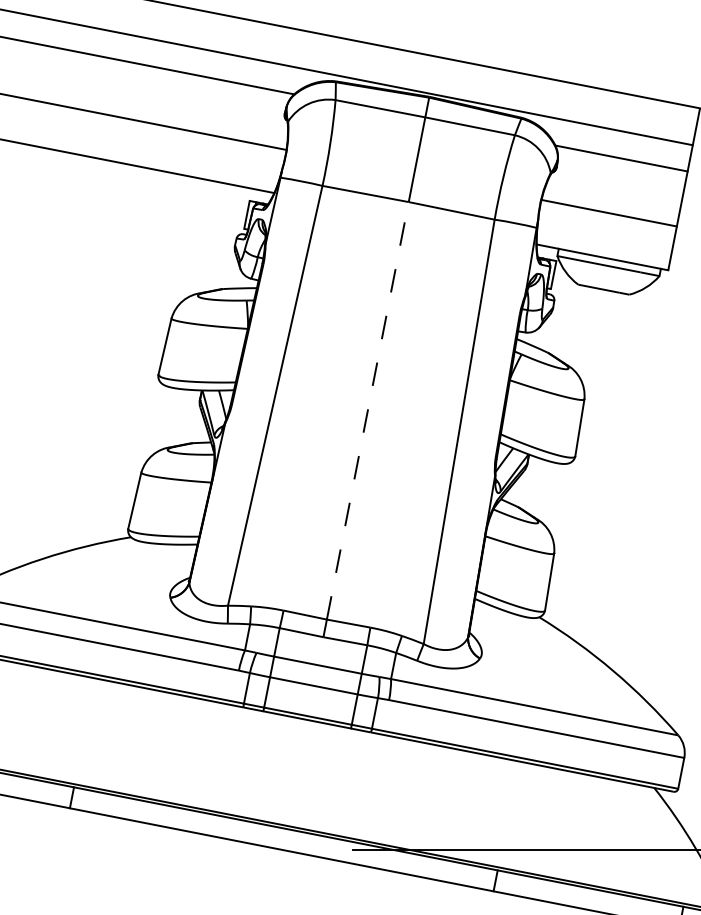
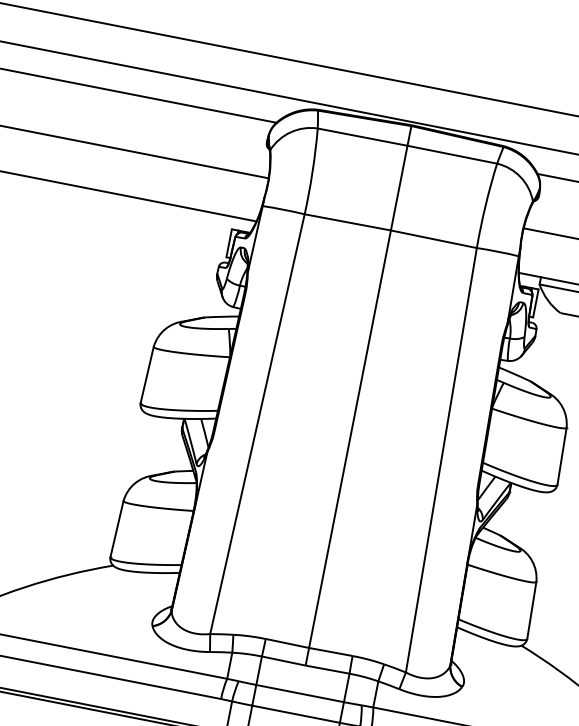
line: (367, 410) -> (349, 438), dashed -> solid

